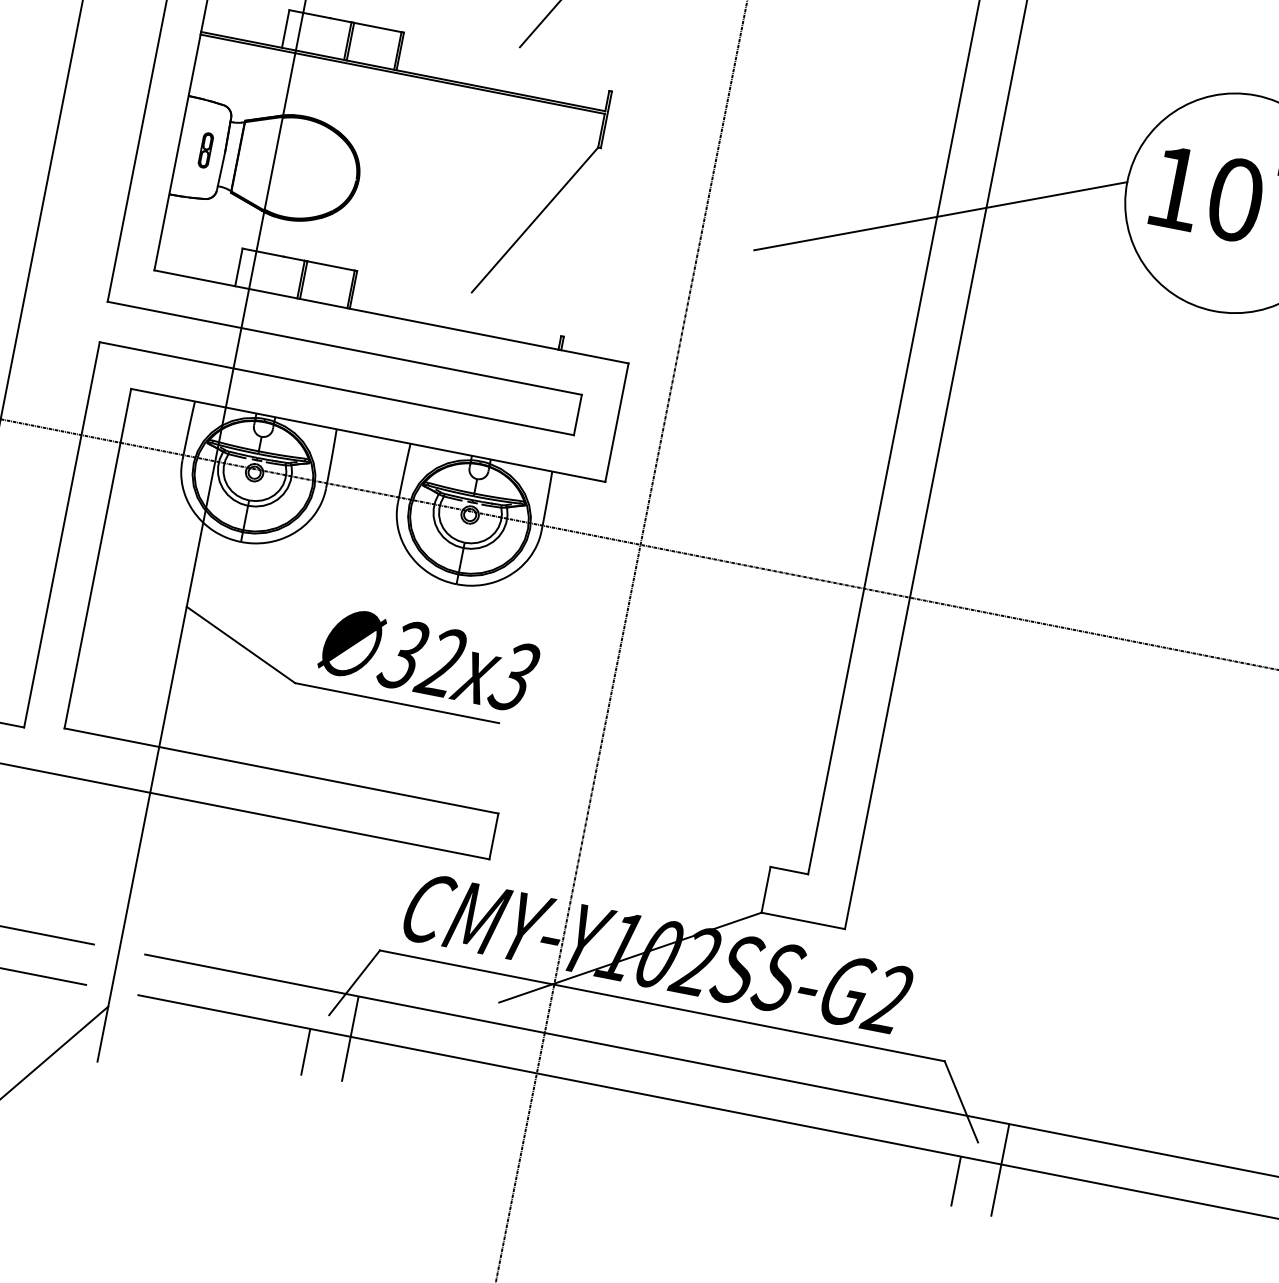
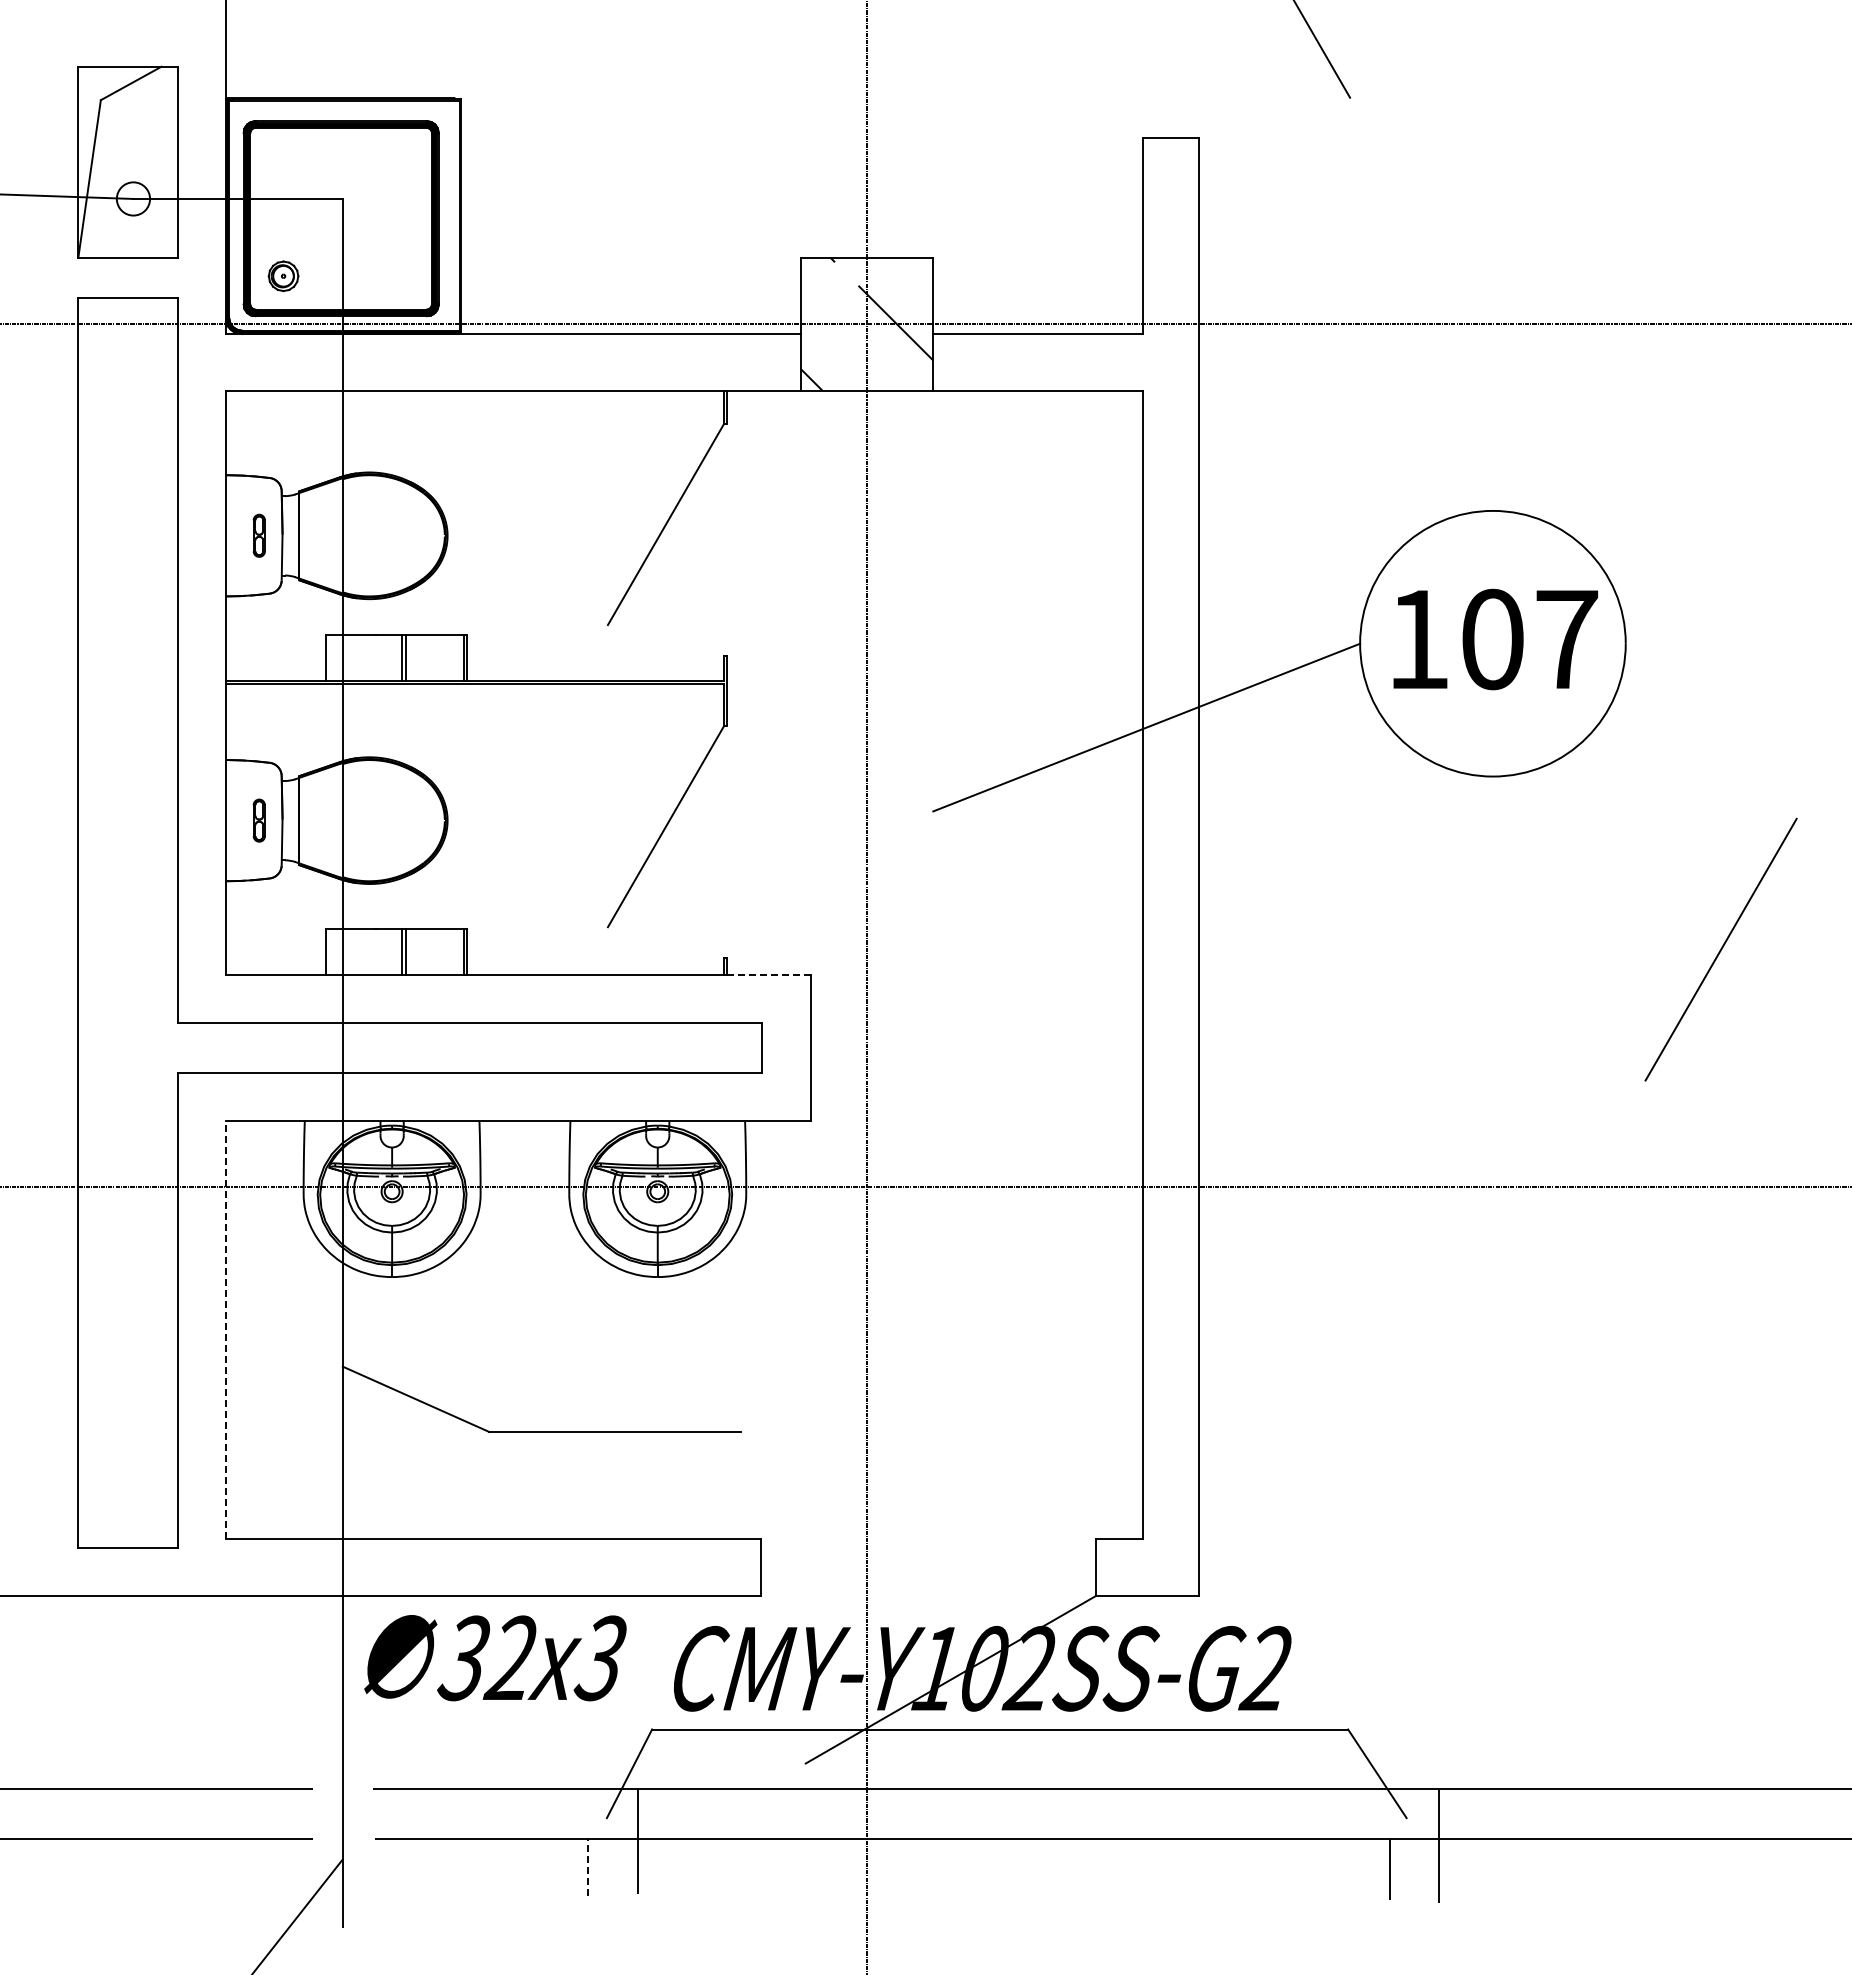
line: (594, 356) -> (768, 974), solid -> dashed
line: (98, 558) -> (226, 1329), solid -> dashed
text: (428, 660) -> (495, 1658), moved
line: (305, 1052) -> (587, 1867), solid -> dashed

